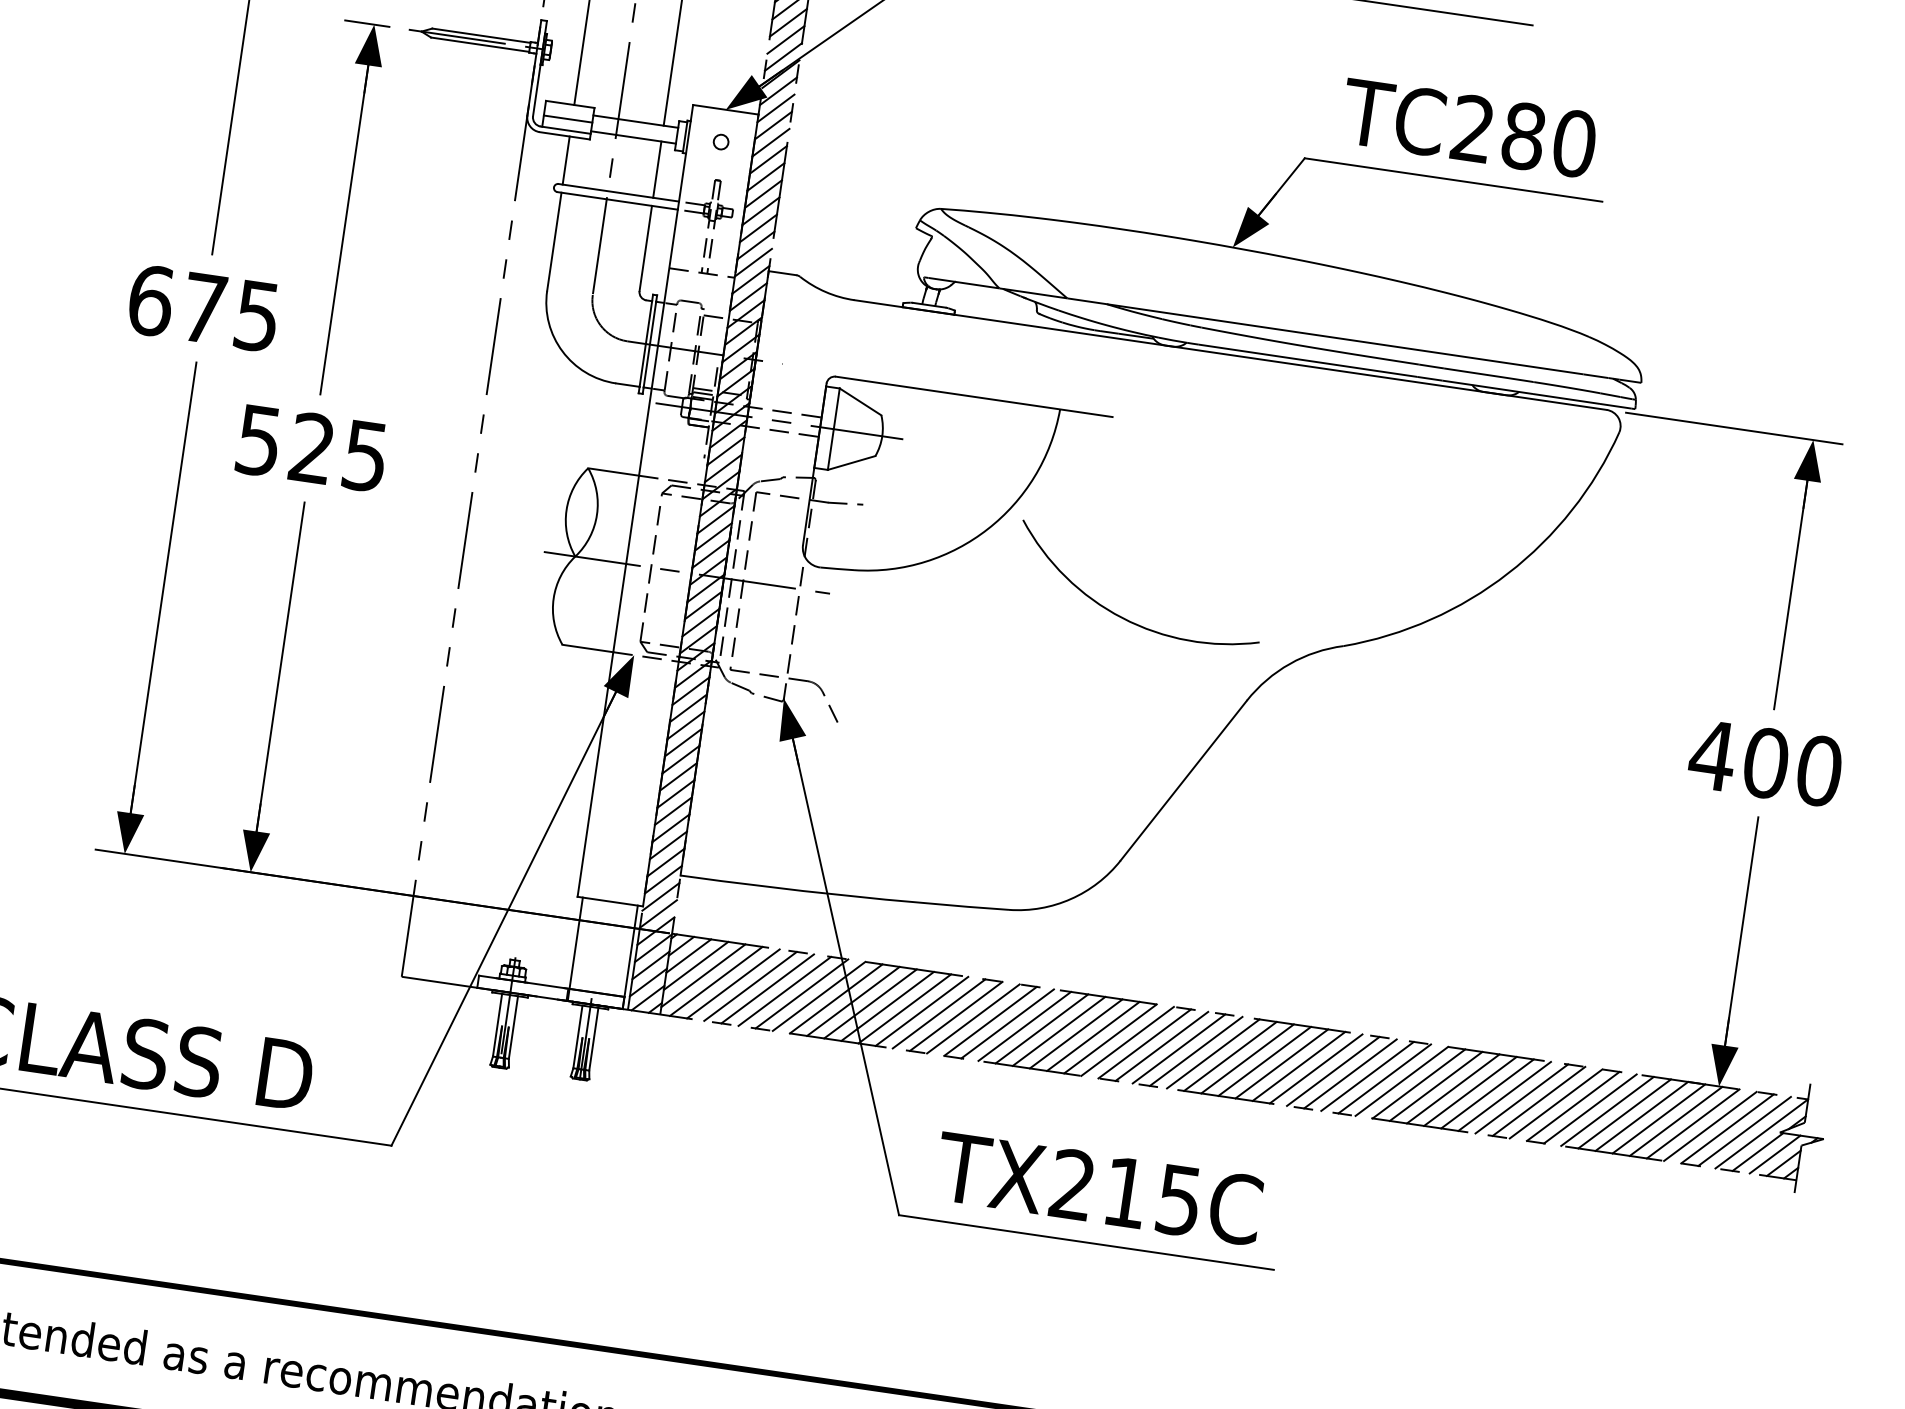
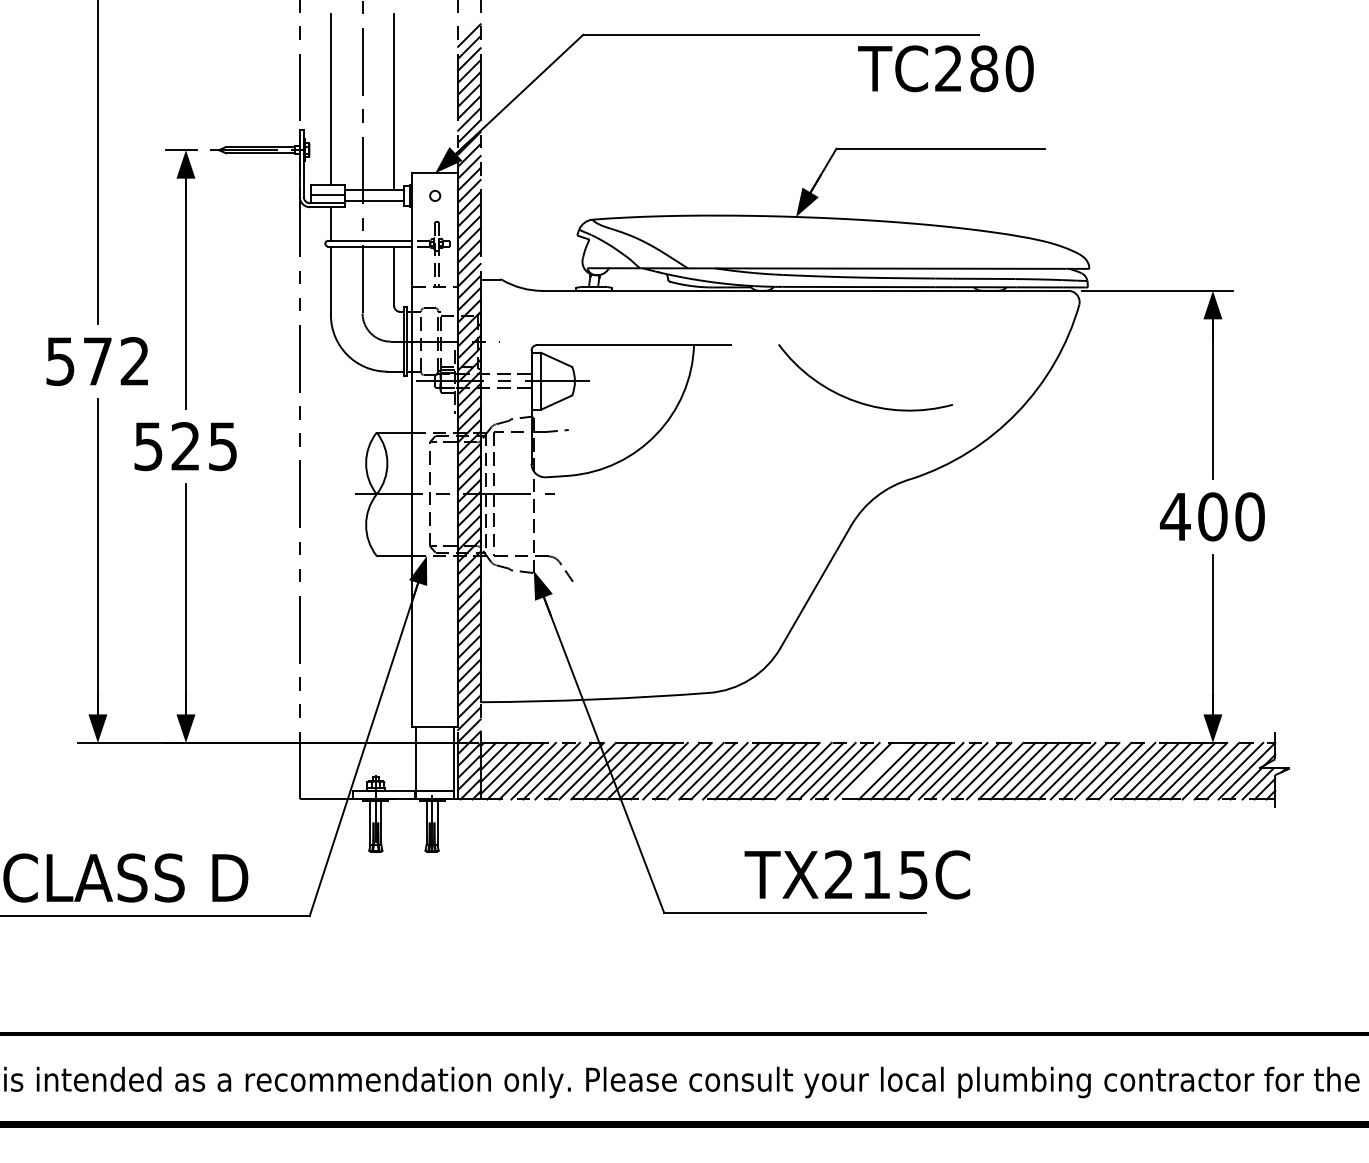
text: (1468, 127) -> (945, 68), moved
line: (657, 168) -> (394, 220), removed
text: (203, 308) -> (97, 361), 675 -> 572
arc: (1122, 616) -> (856, 400), moved
line: (1230, 1055) -> (875, 770), removed
text: (1099, 1188) -> (857, 874), moved

